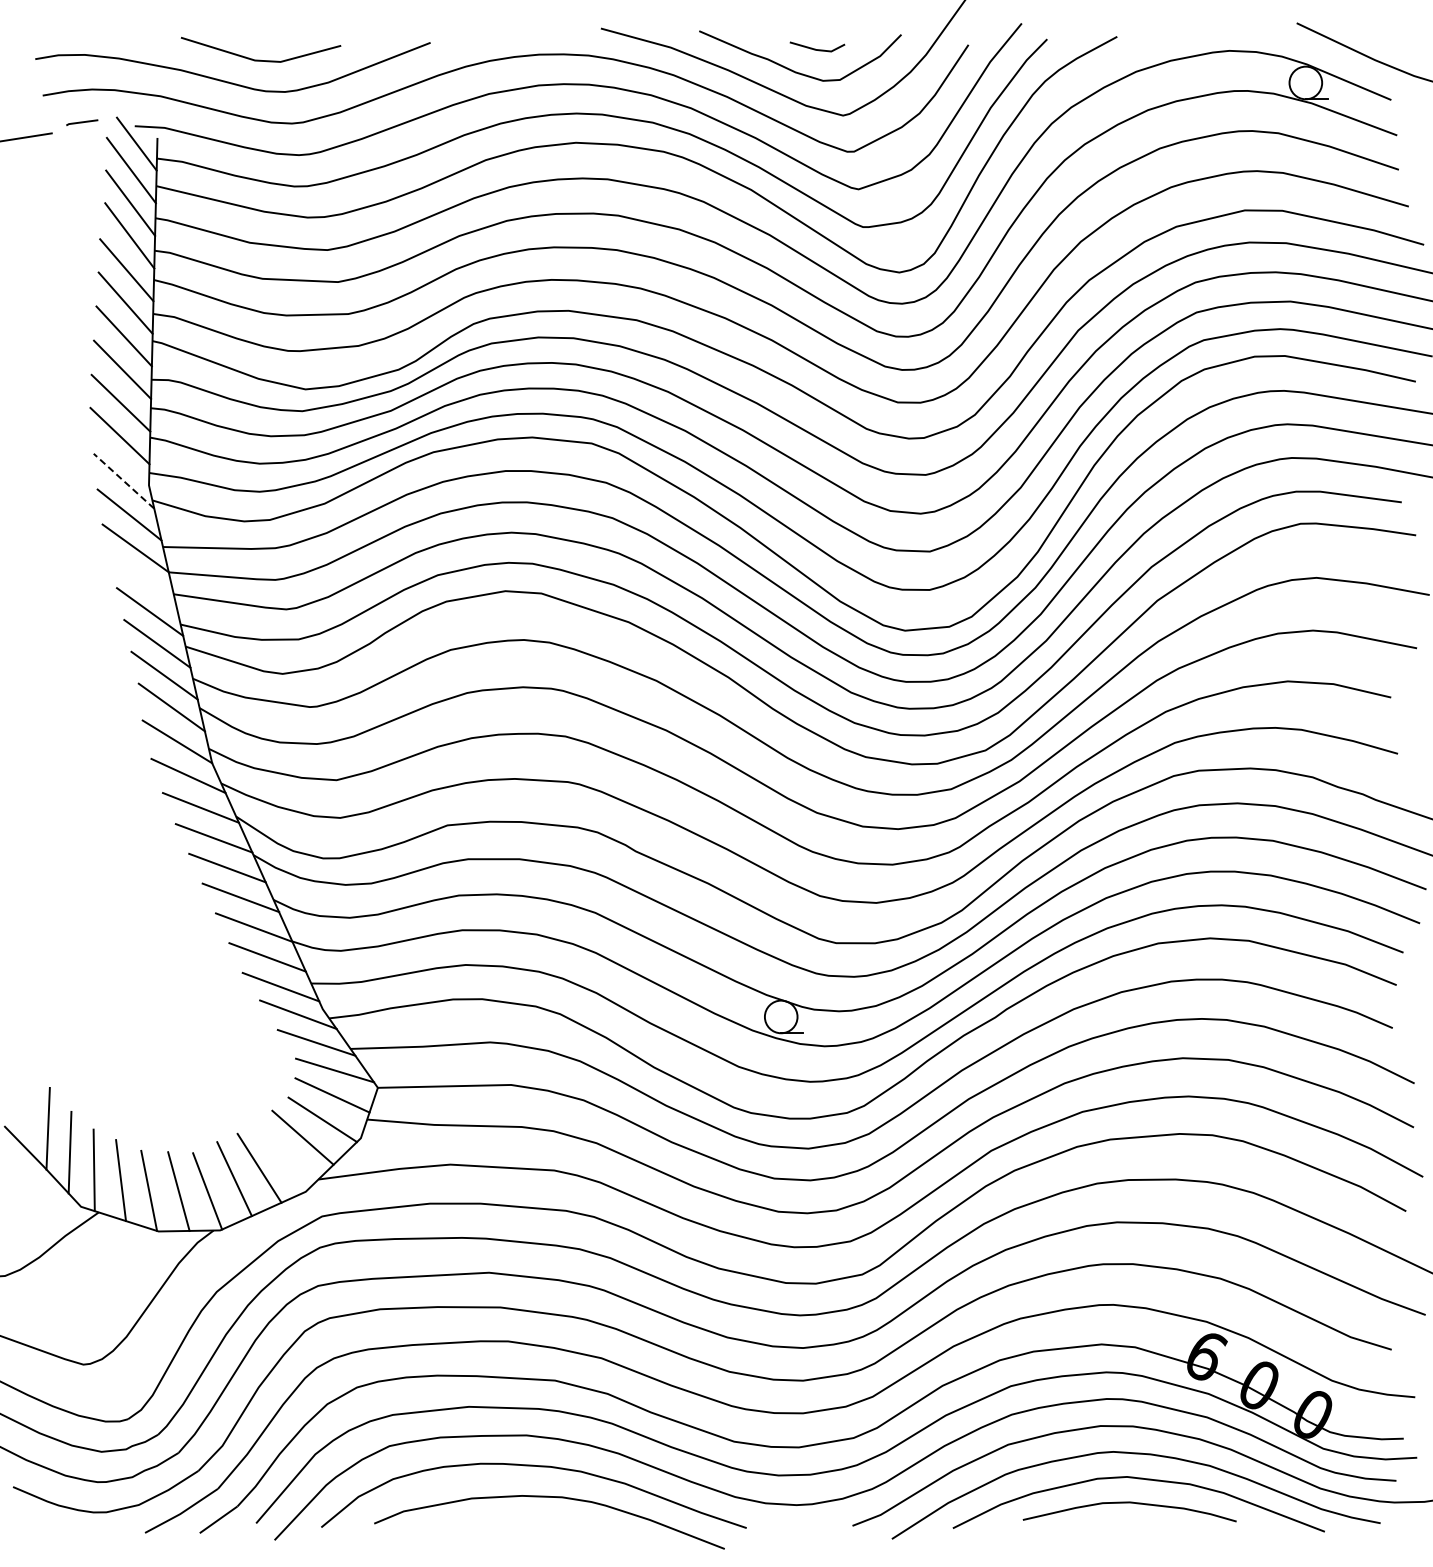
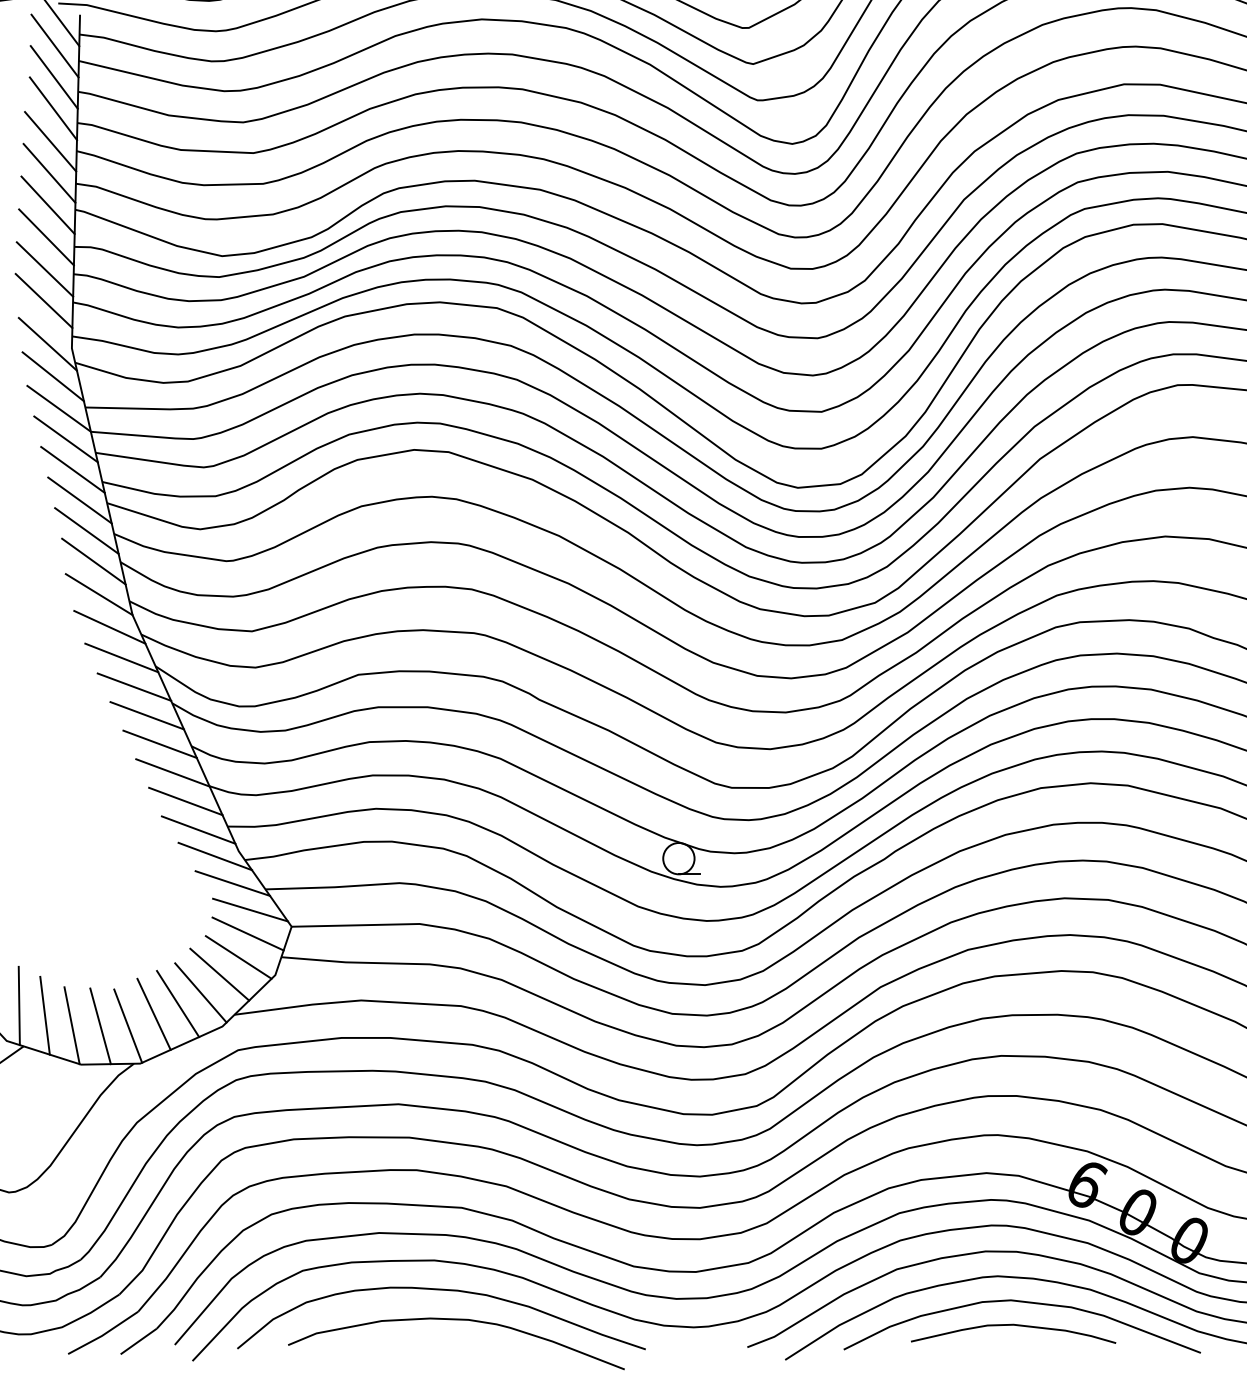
line: (123, 481) -> (47, 344), dashed -> solid
line: (142, 580) -> (65, 439), added
line: (283, 1156) -> (201, 992), added

